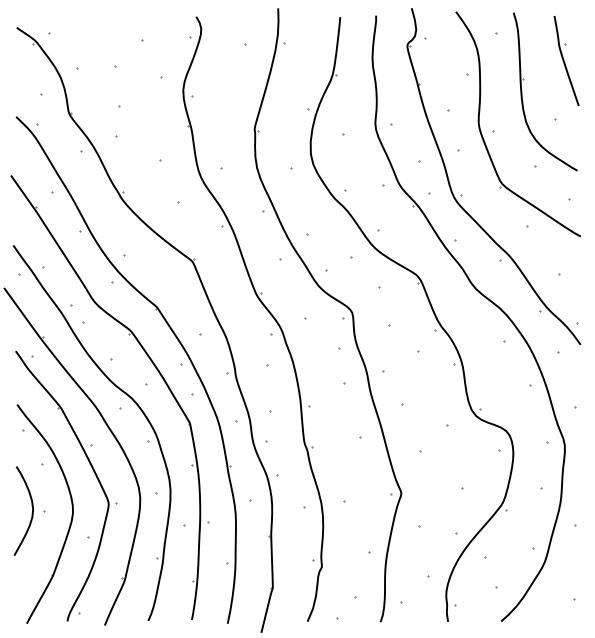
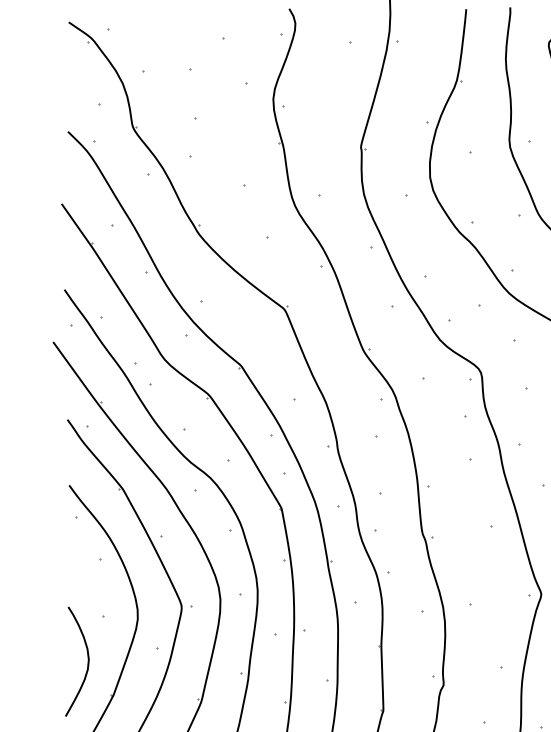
curve: (31, 513) -> (86, 664), moved

